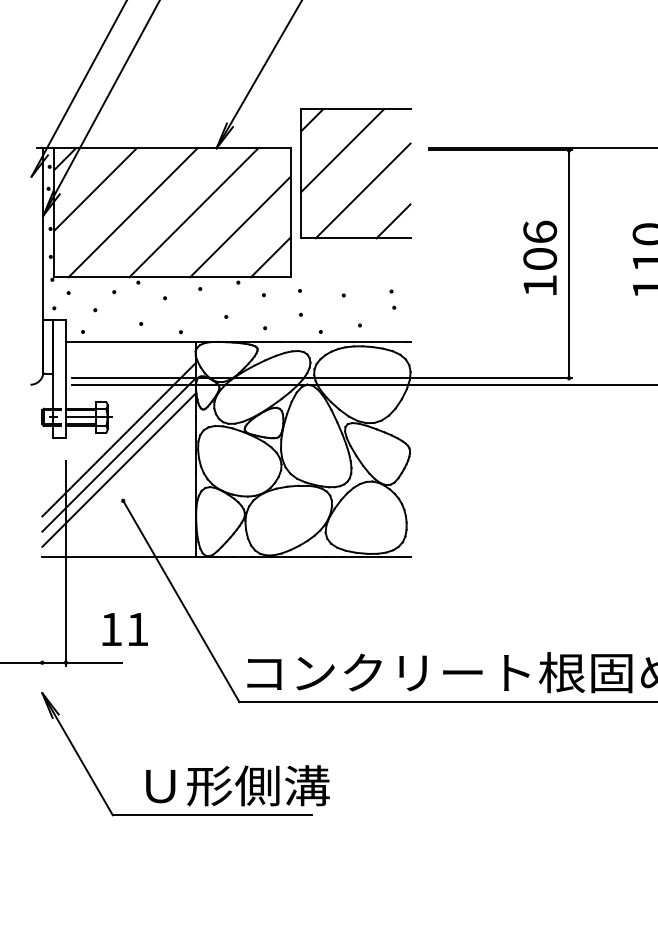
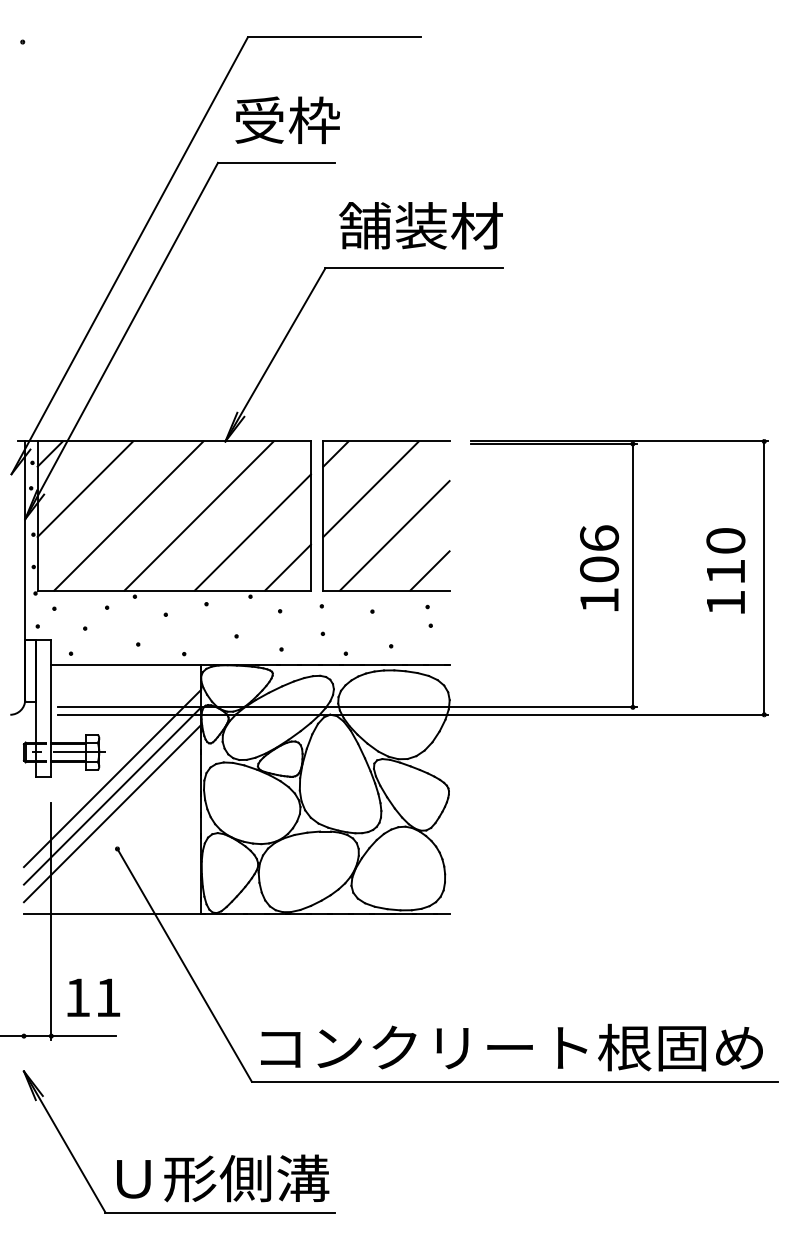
part: (368, 184) -> (400, 528), moved
text: (124, 629) -> (93, 997), moved
text: (238, 785) -> (223, 1178), moved

